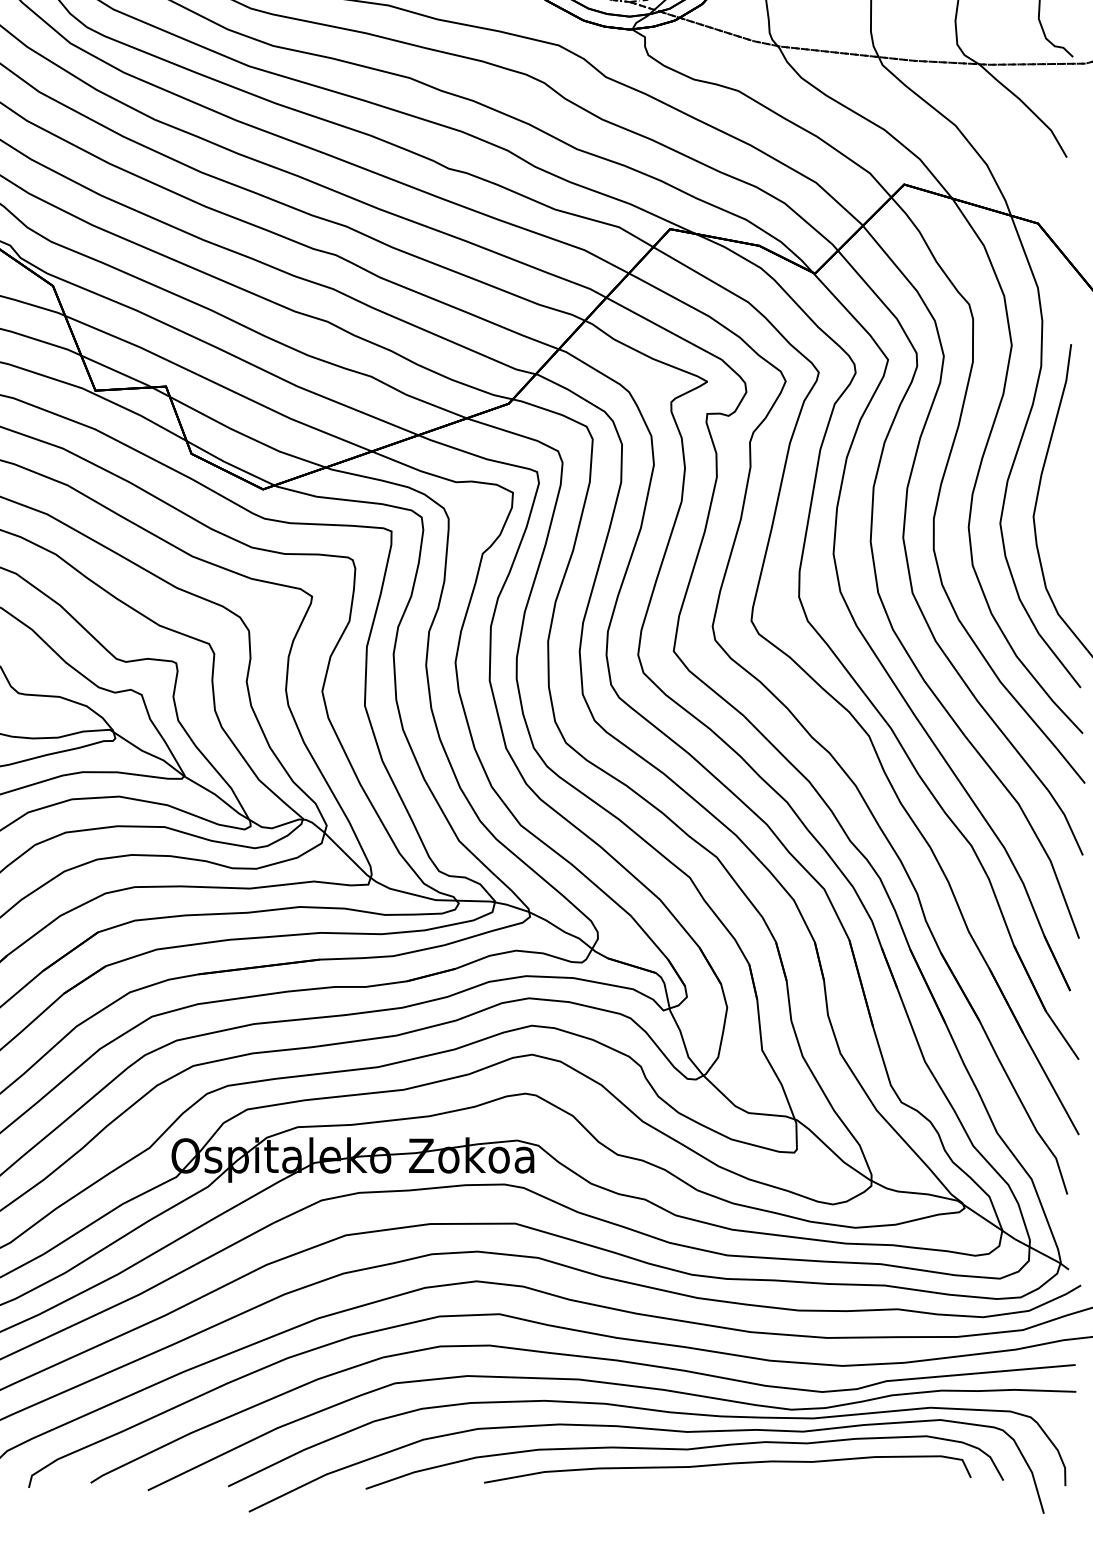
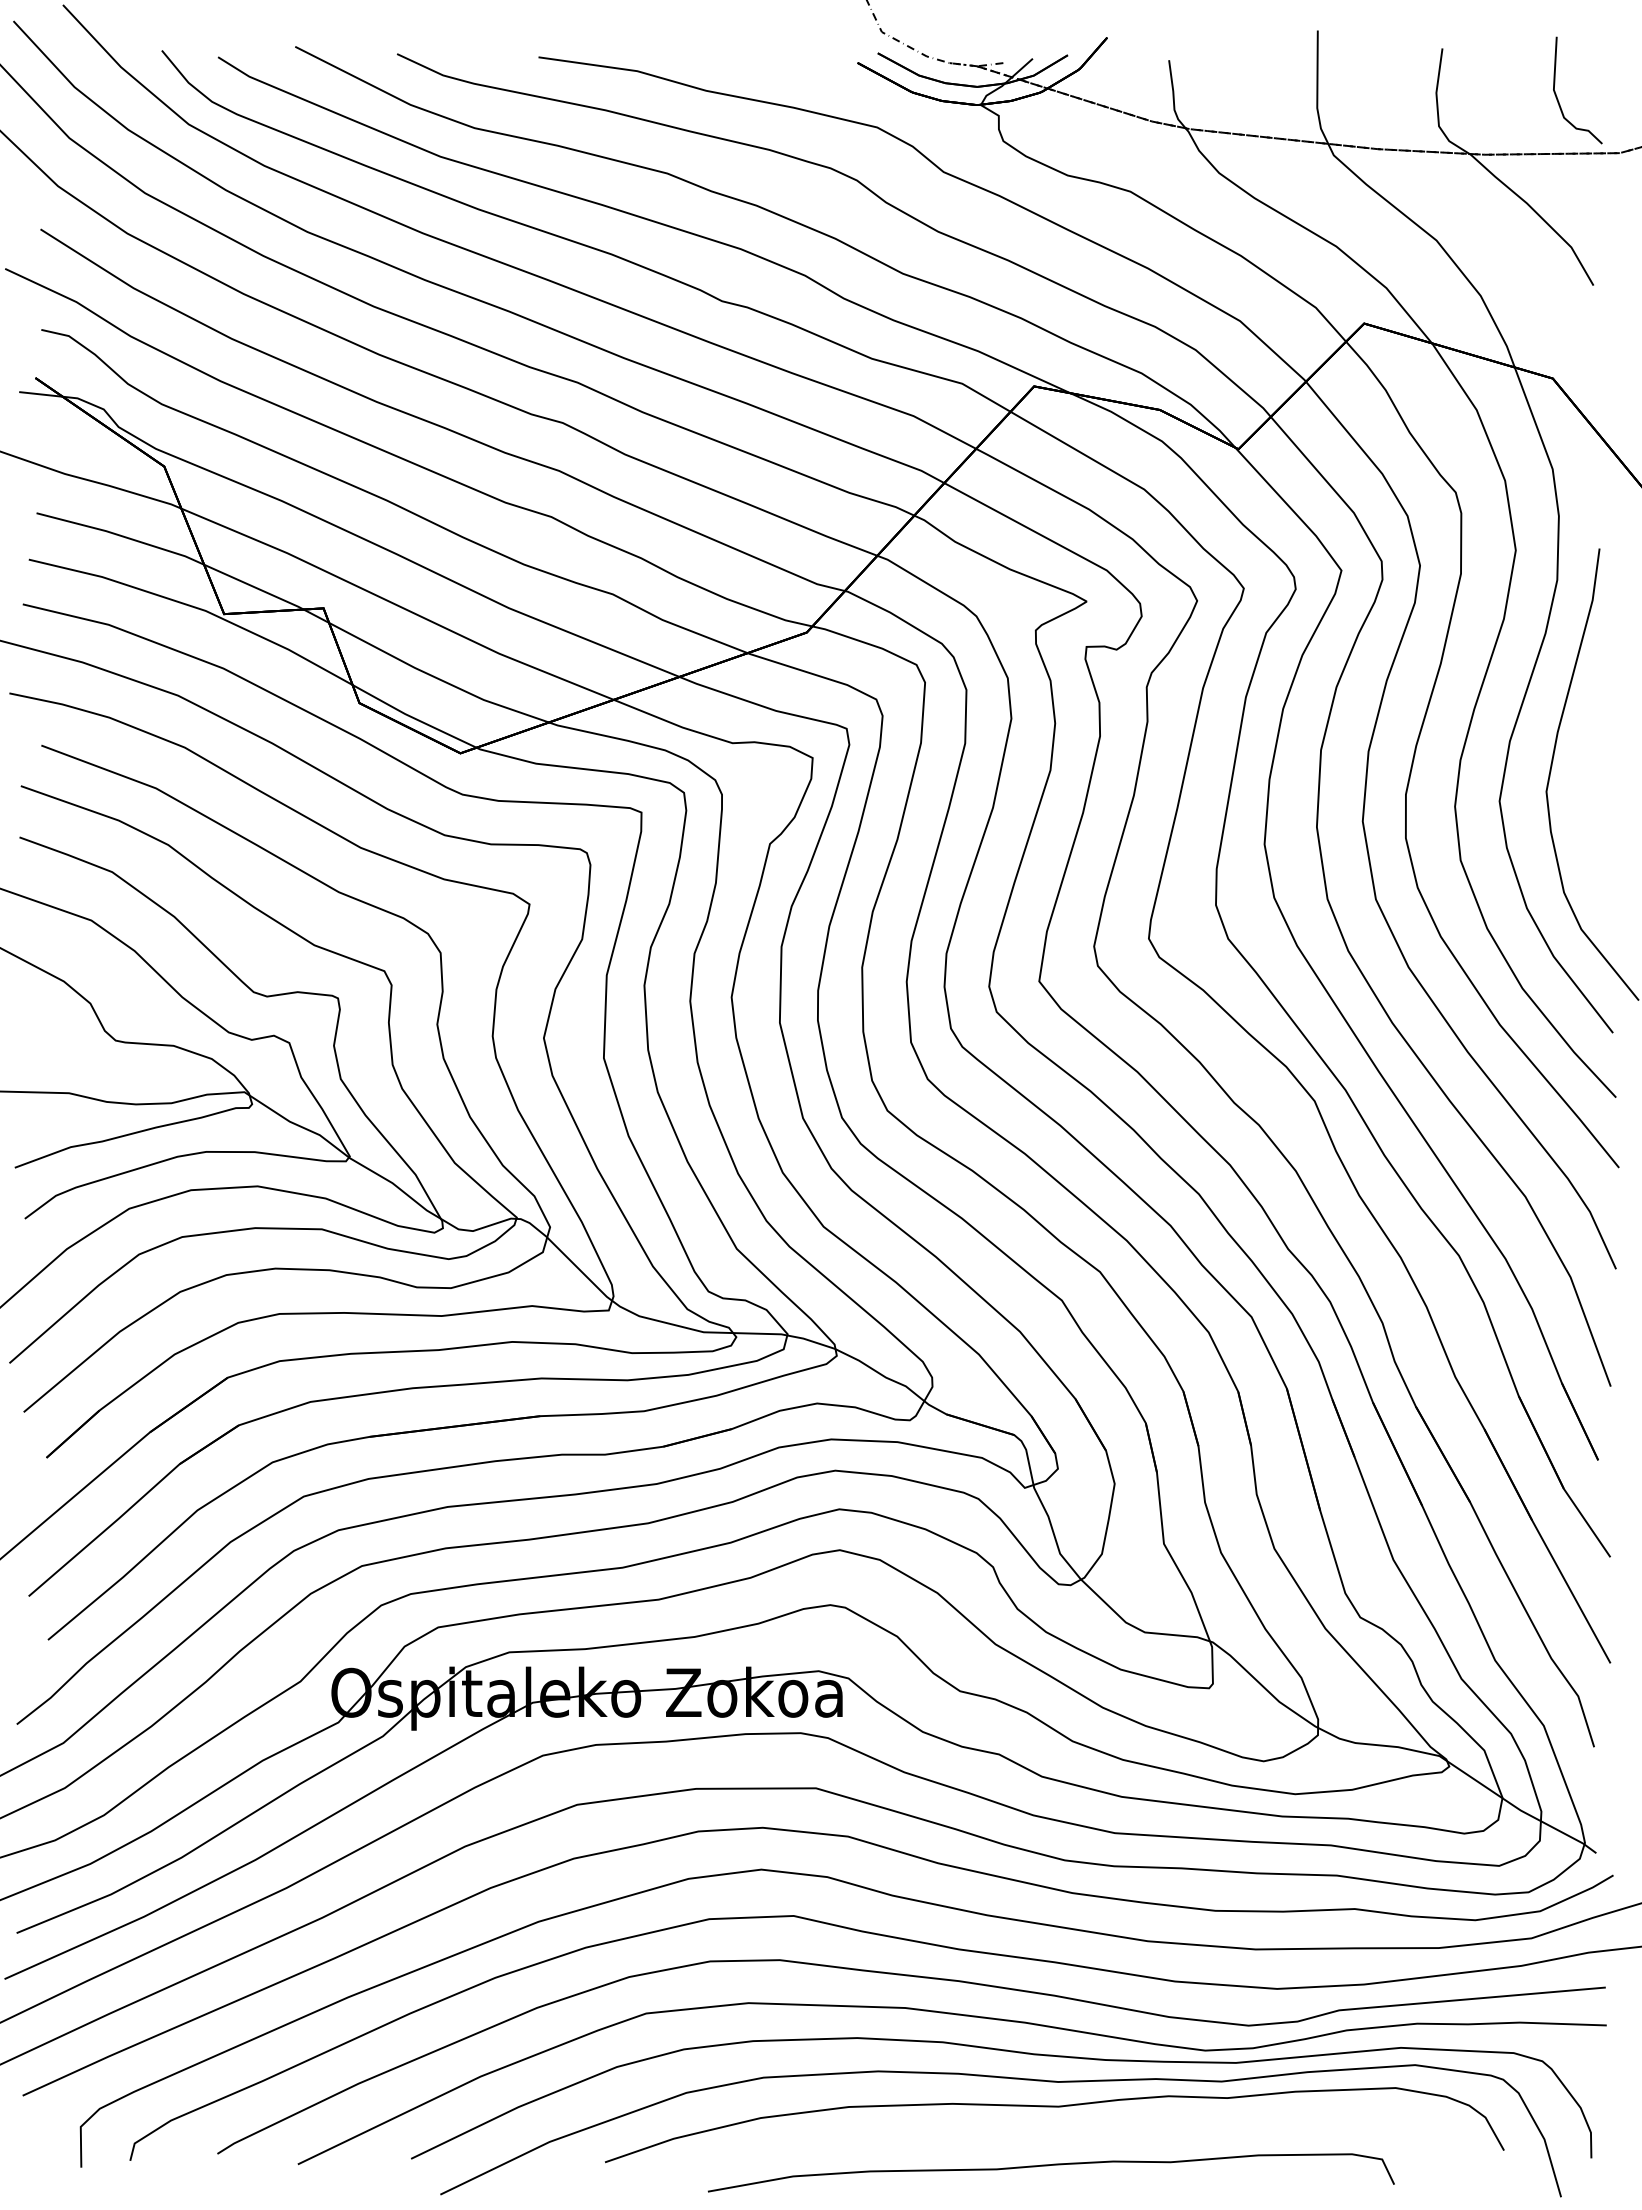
curve: (725, 1464) -> (1048, 2166), moved

